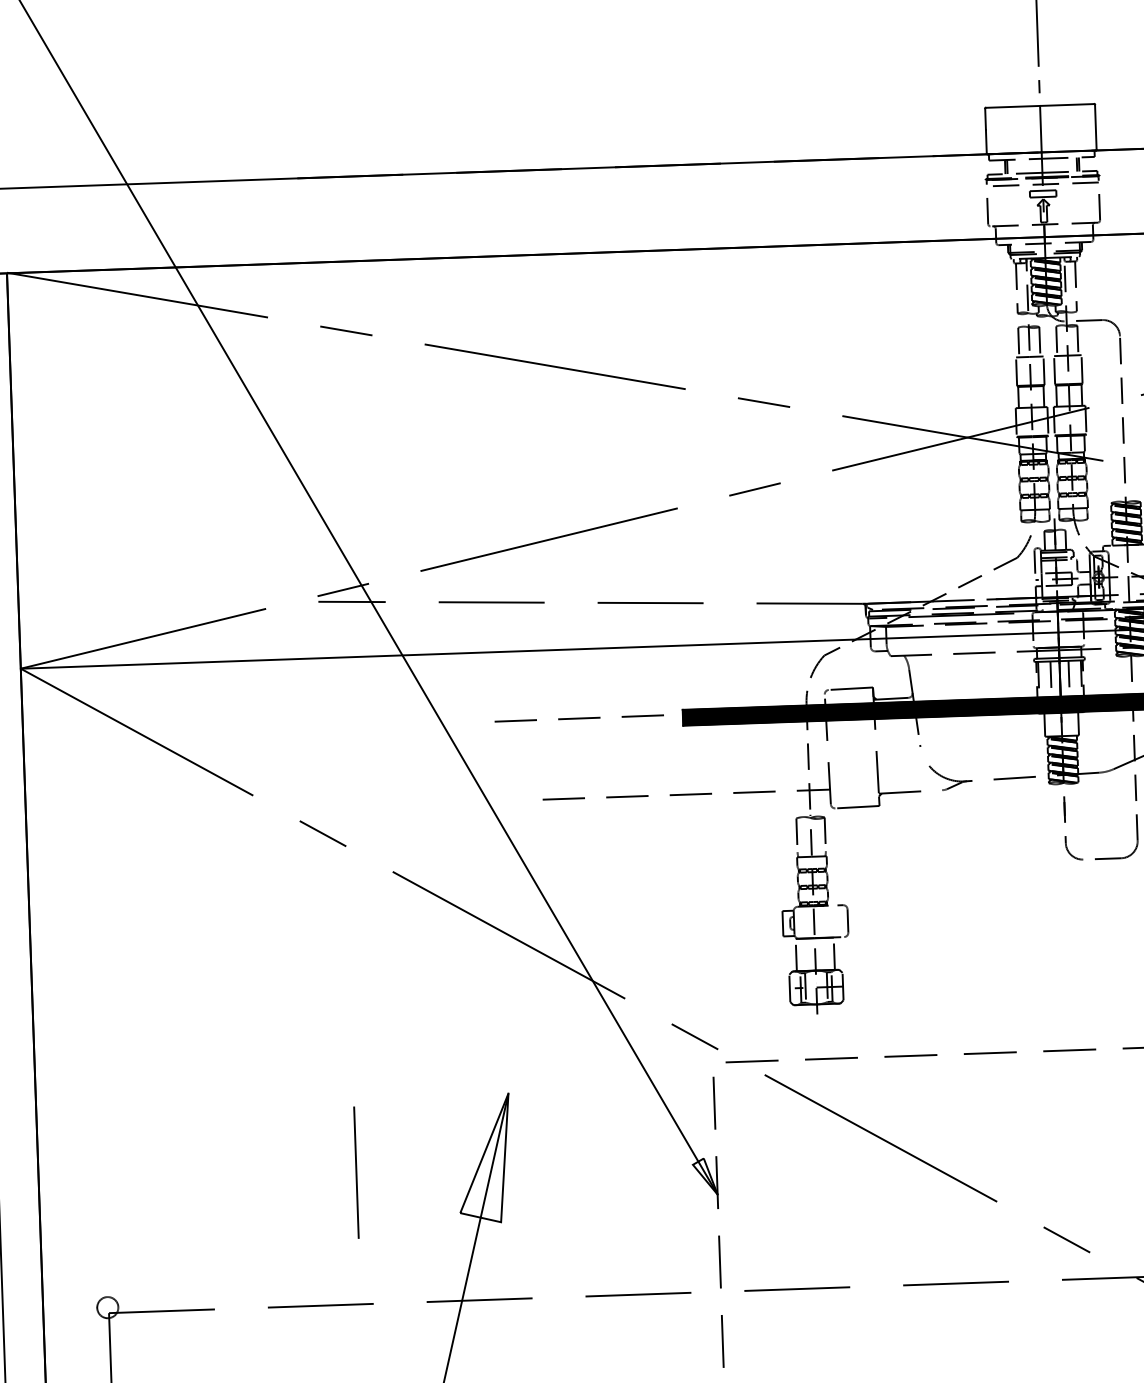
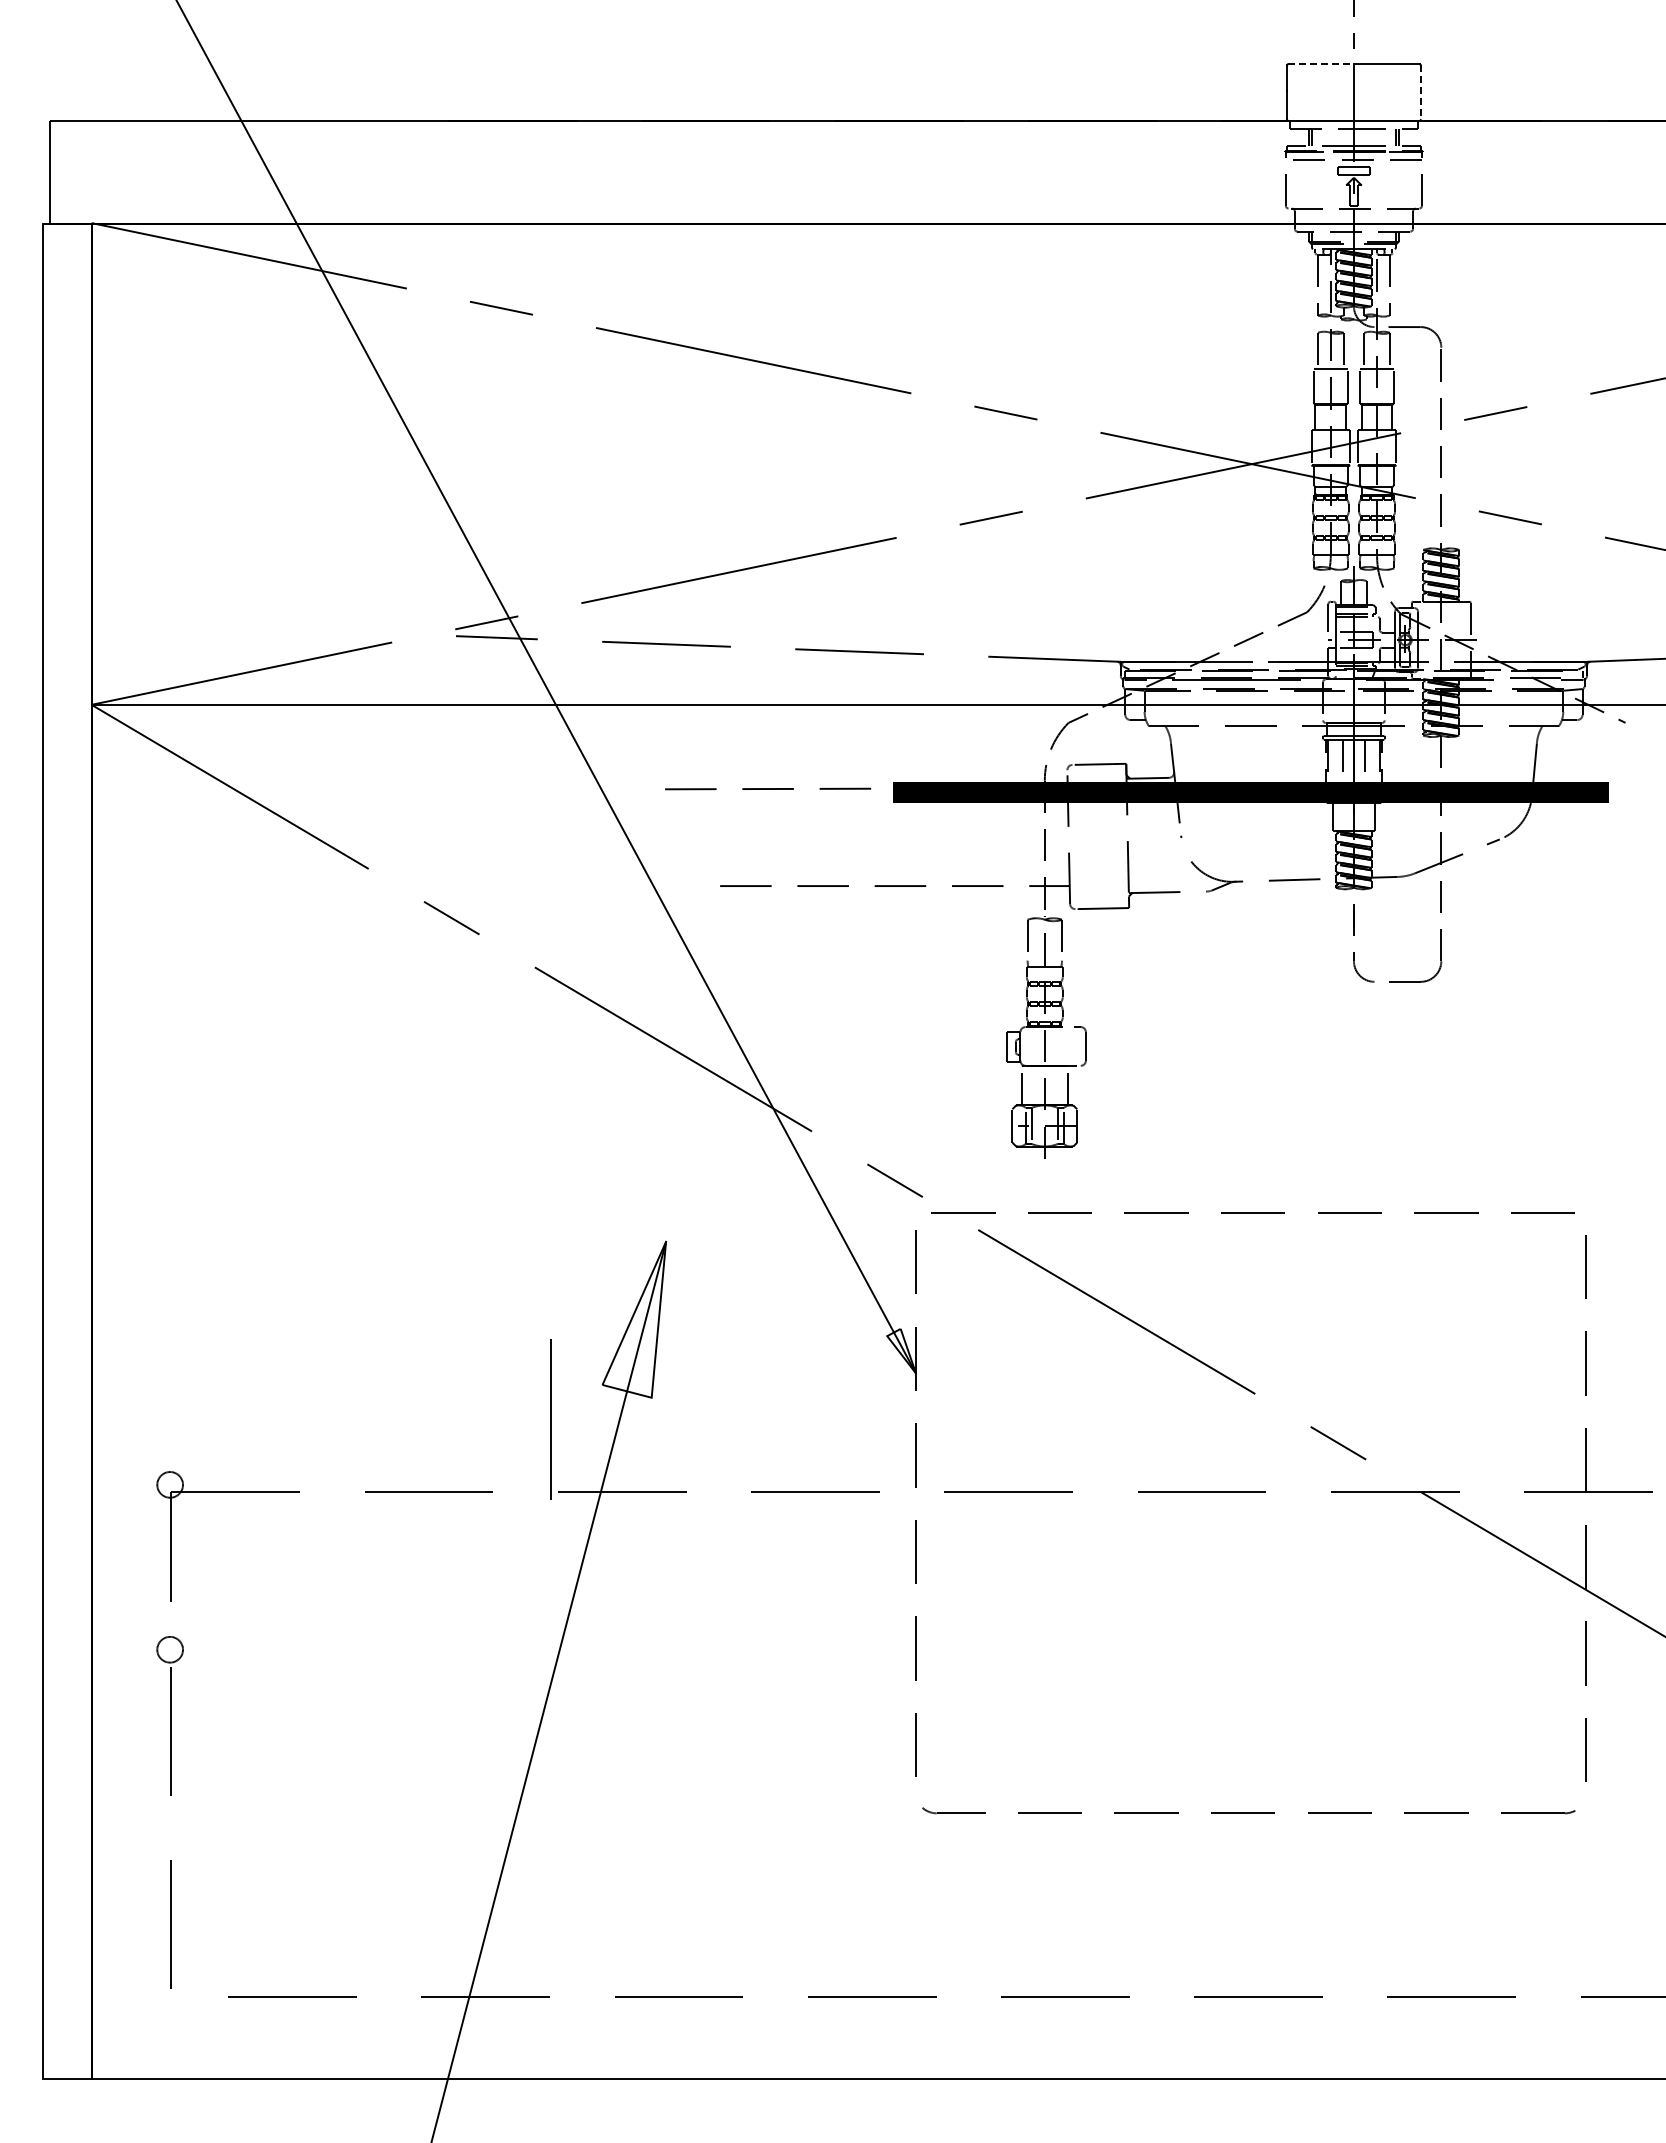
line: (1013, 107) -> (1321, 64), solid -> dashed
line: (1095, 127) -> (1420, 92), solid -> dashed
line: (356, 1172) -> (550, 1419), moved

